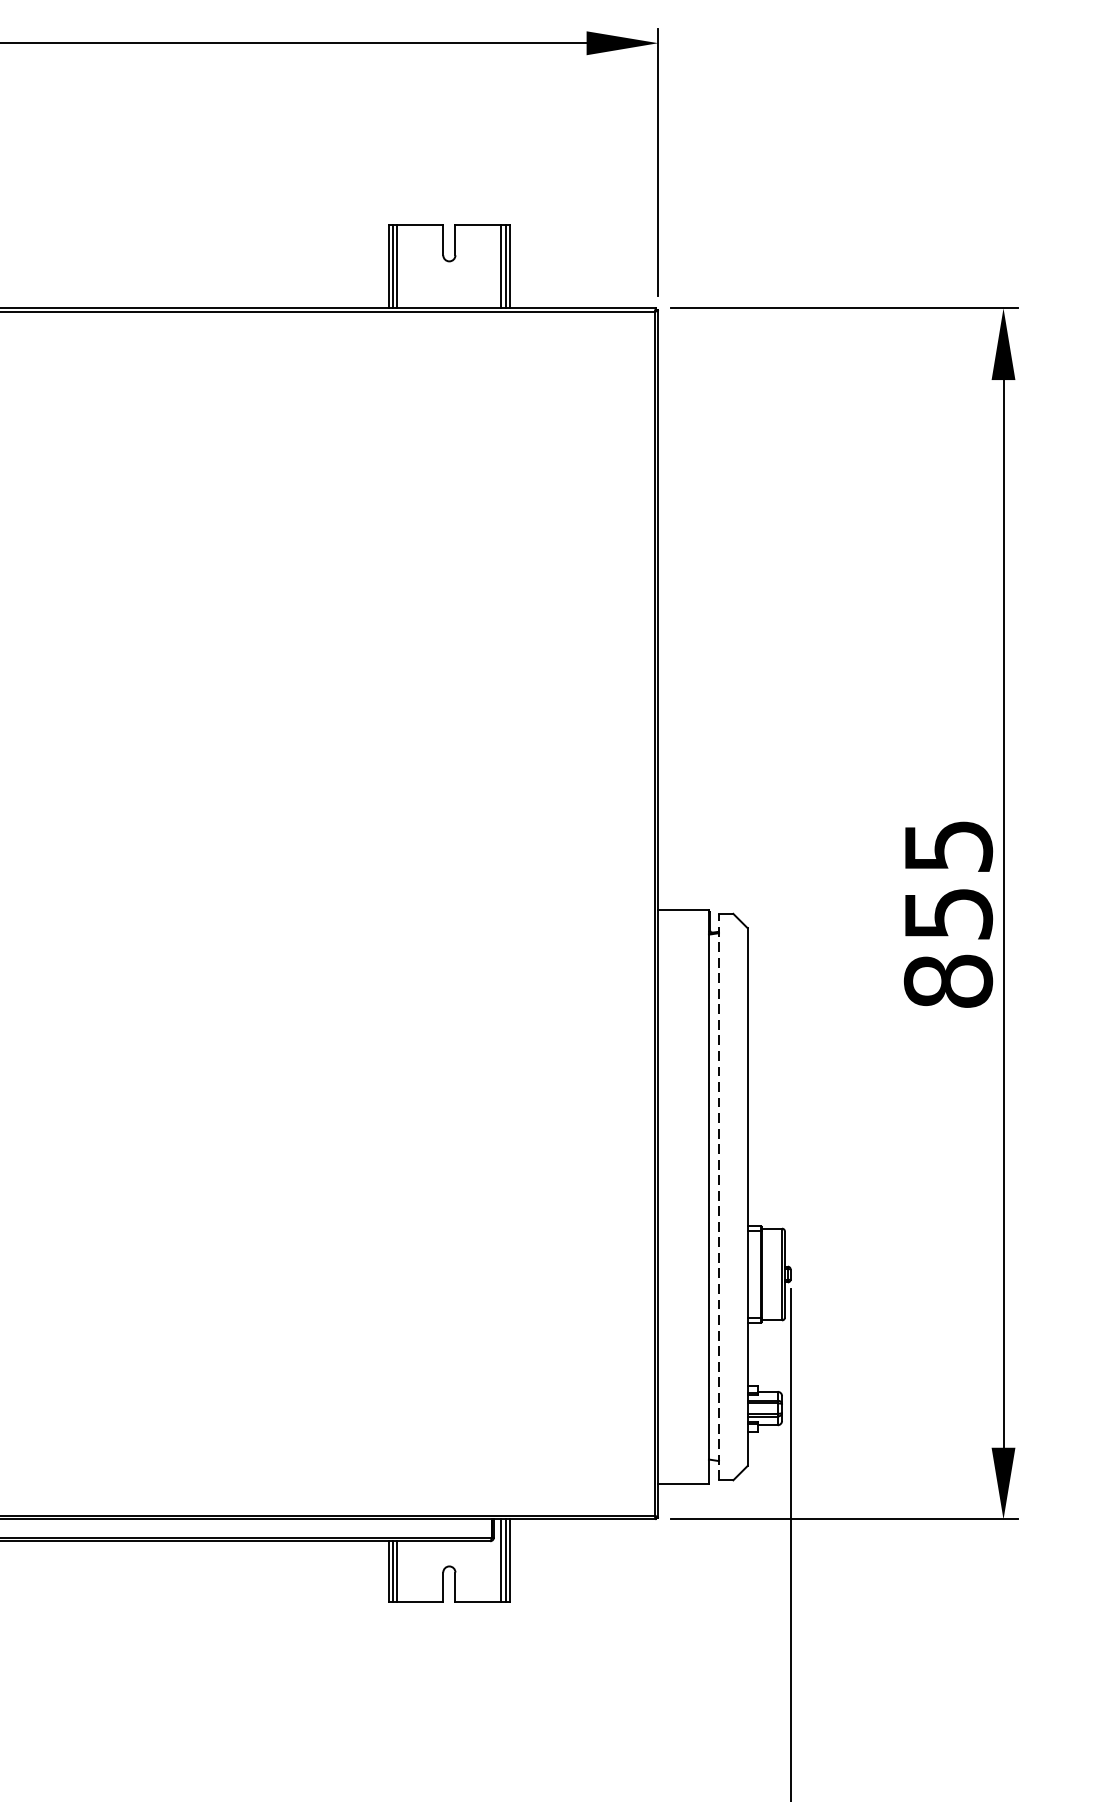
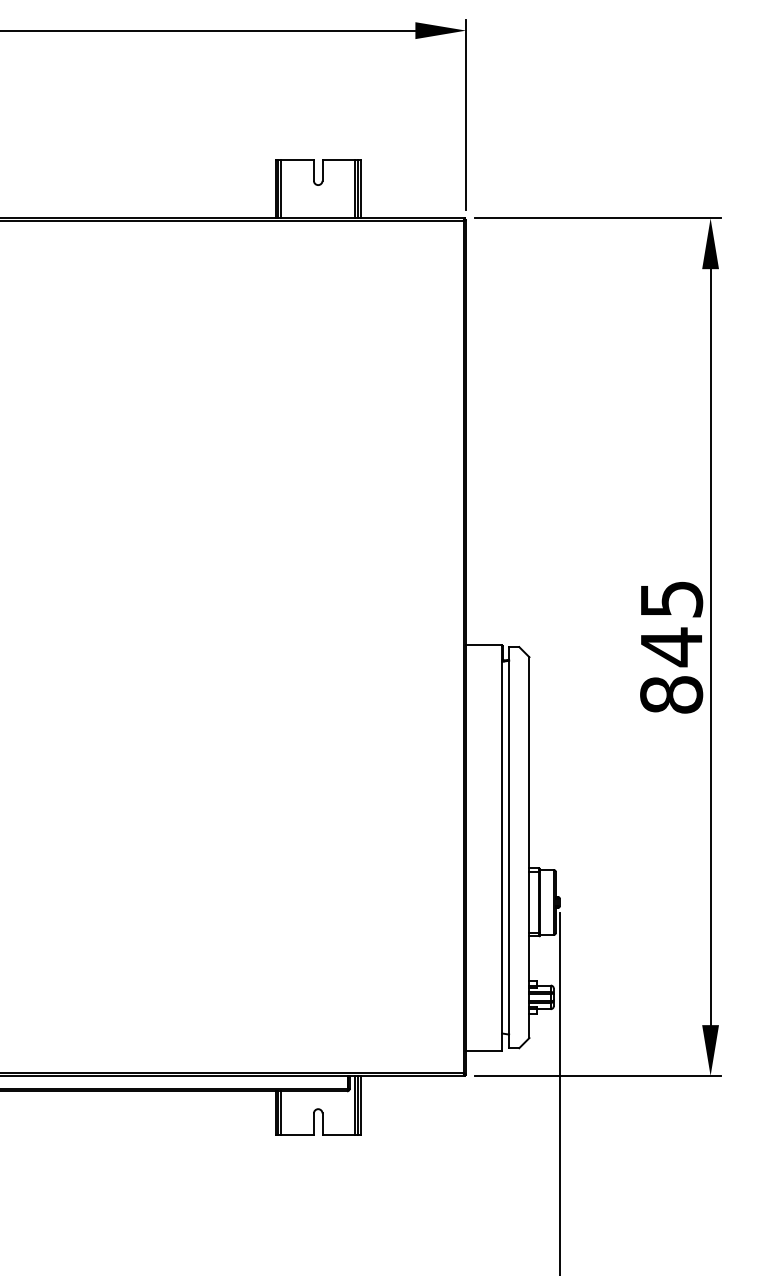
text: (949, 914) -> (672, 647), 855 -> 845
line: (719, 1196) -> (509, 847), dashed -> solid

